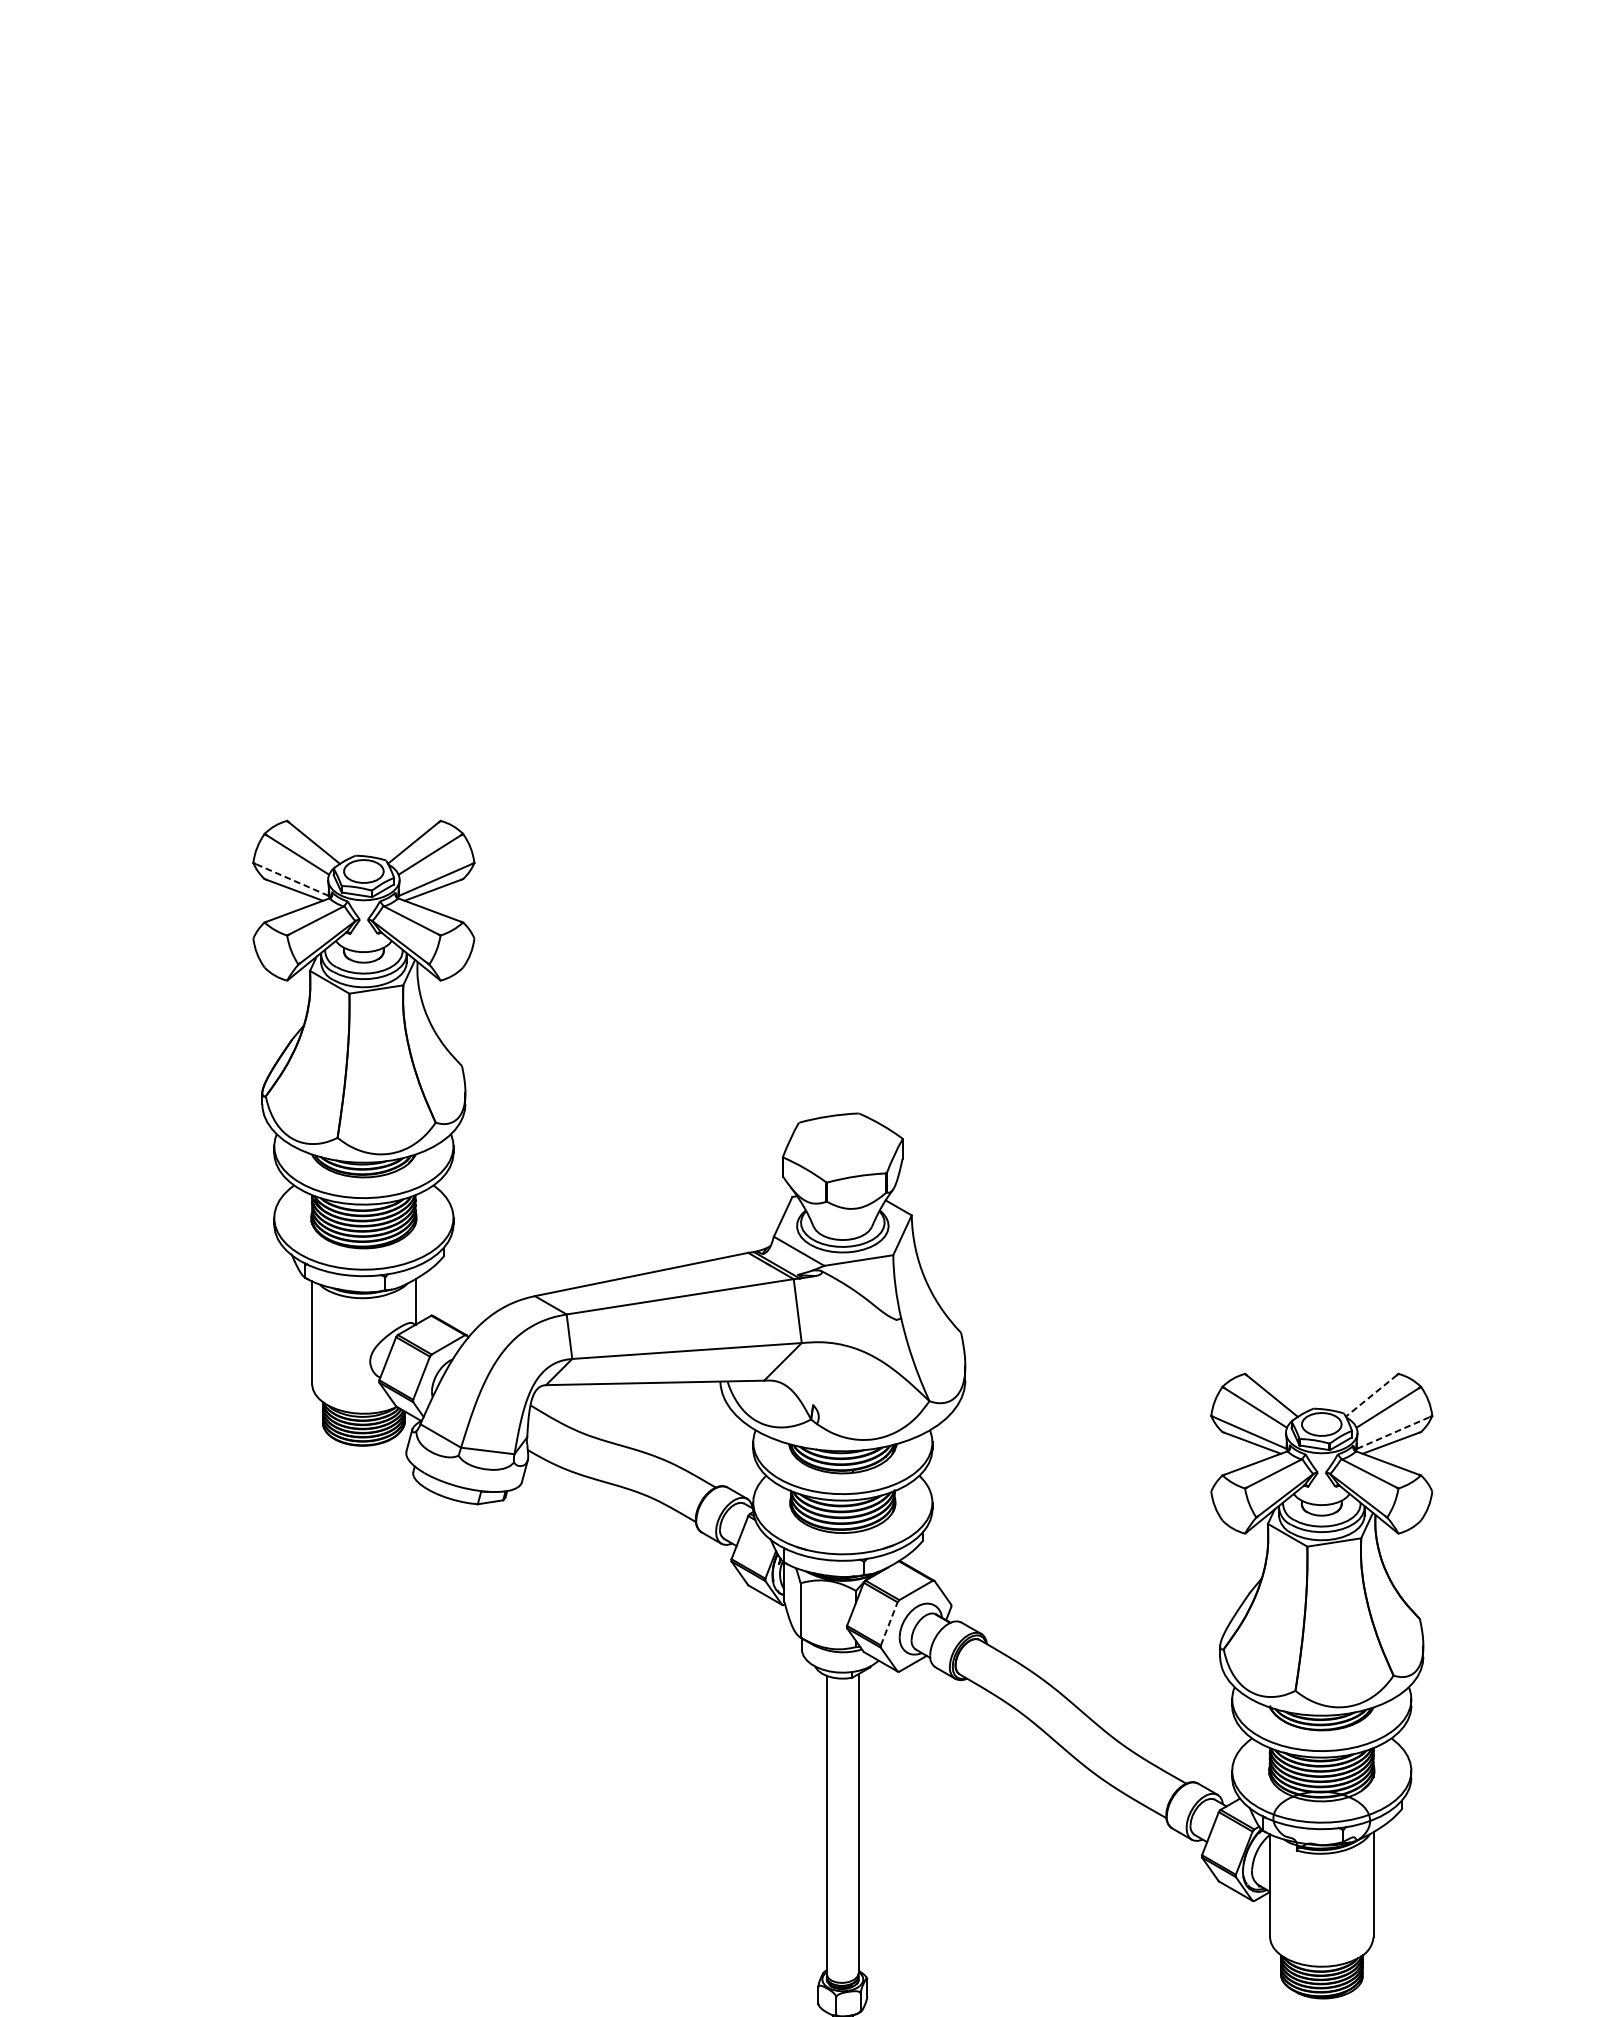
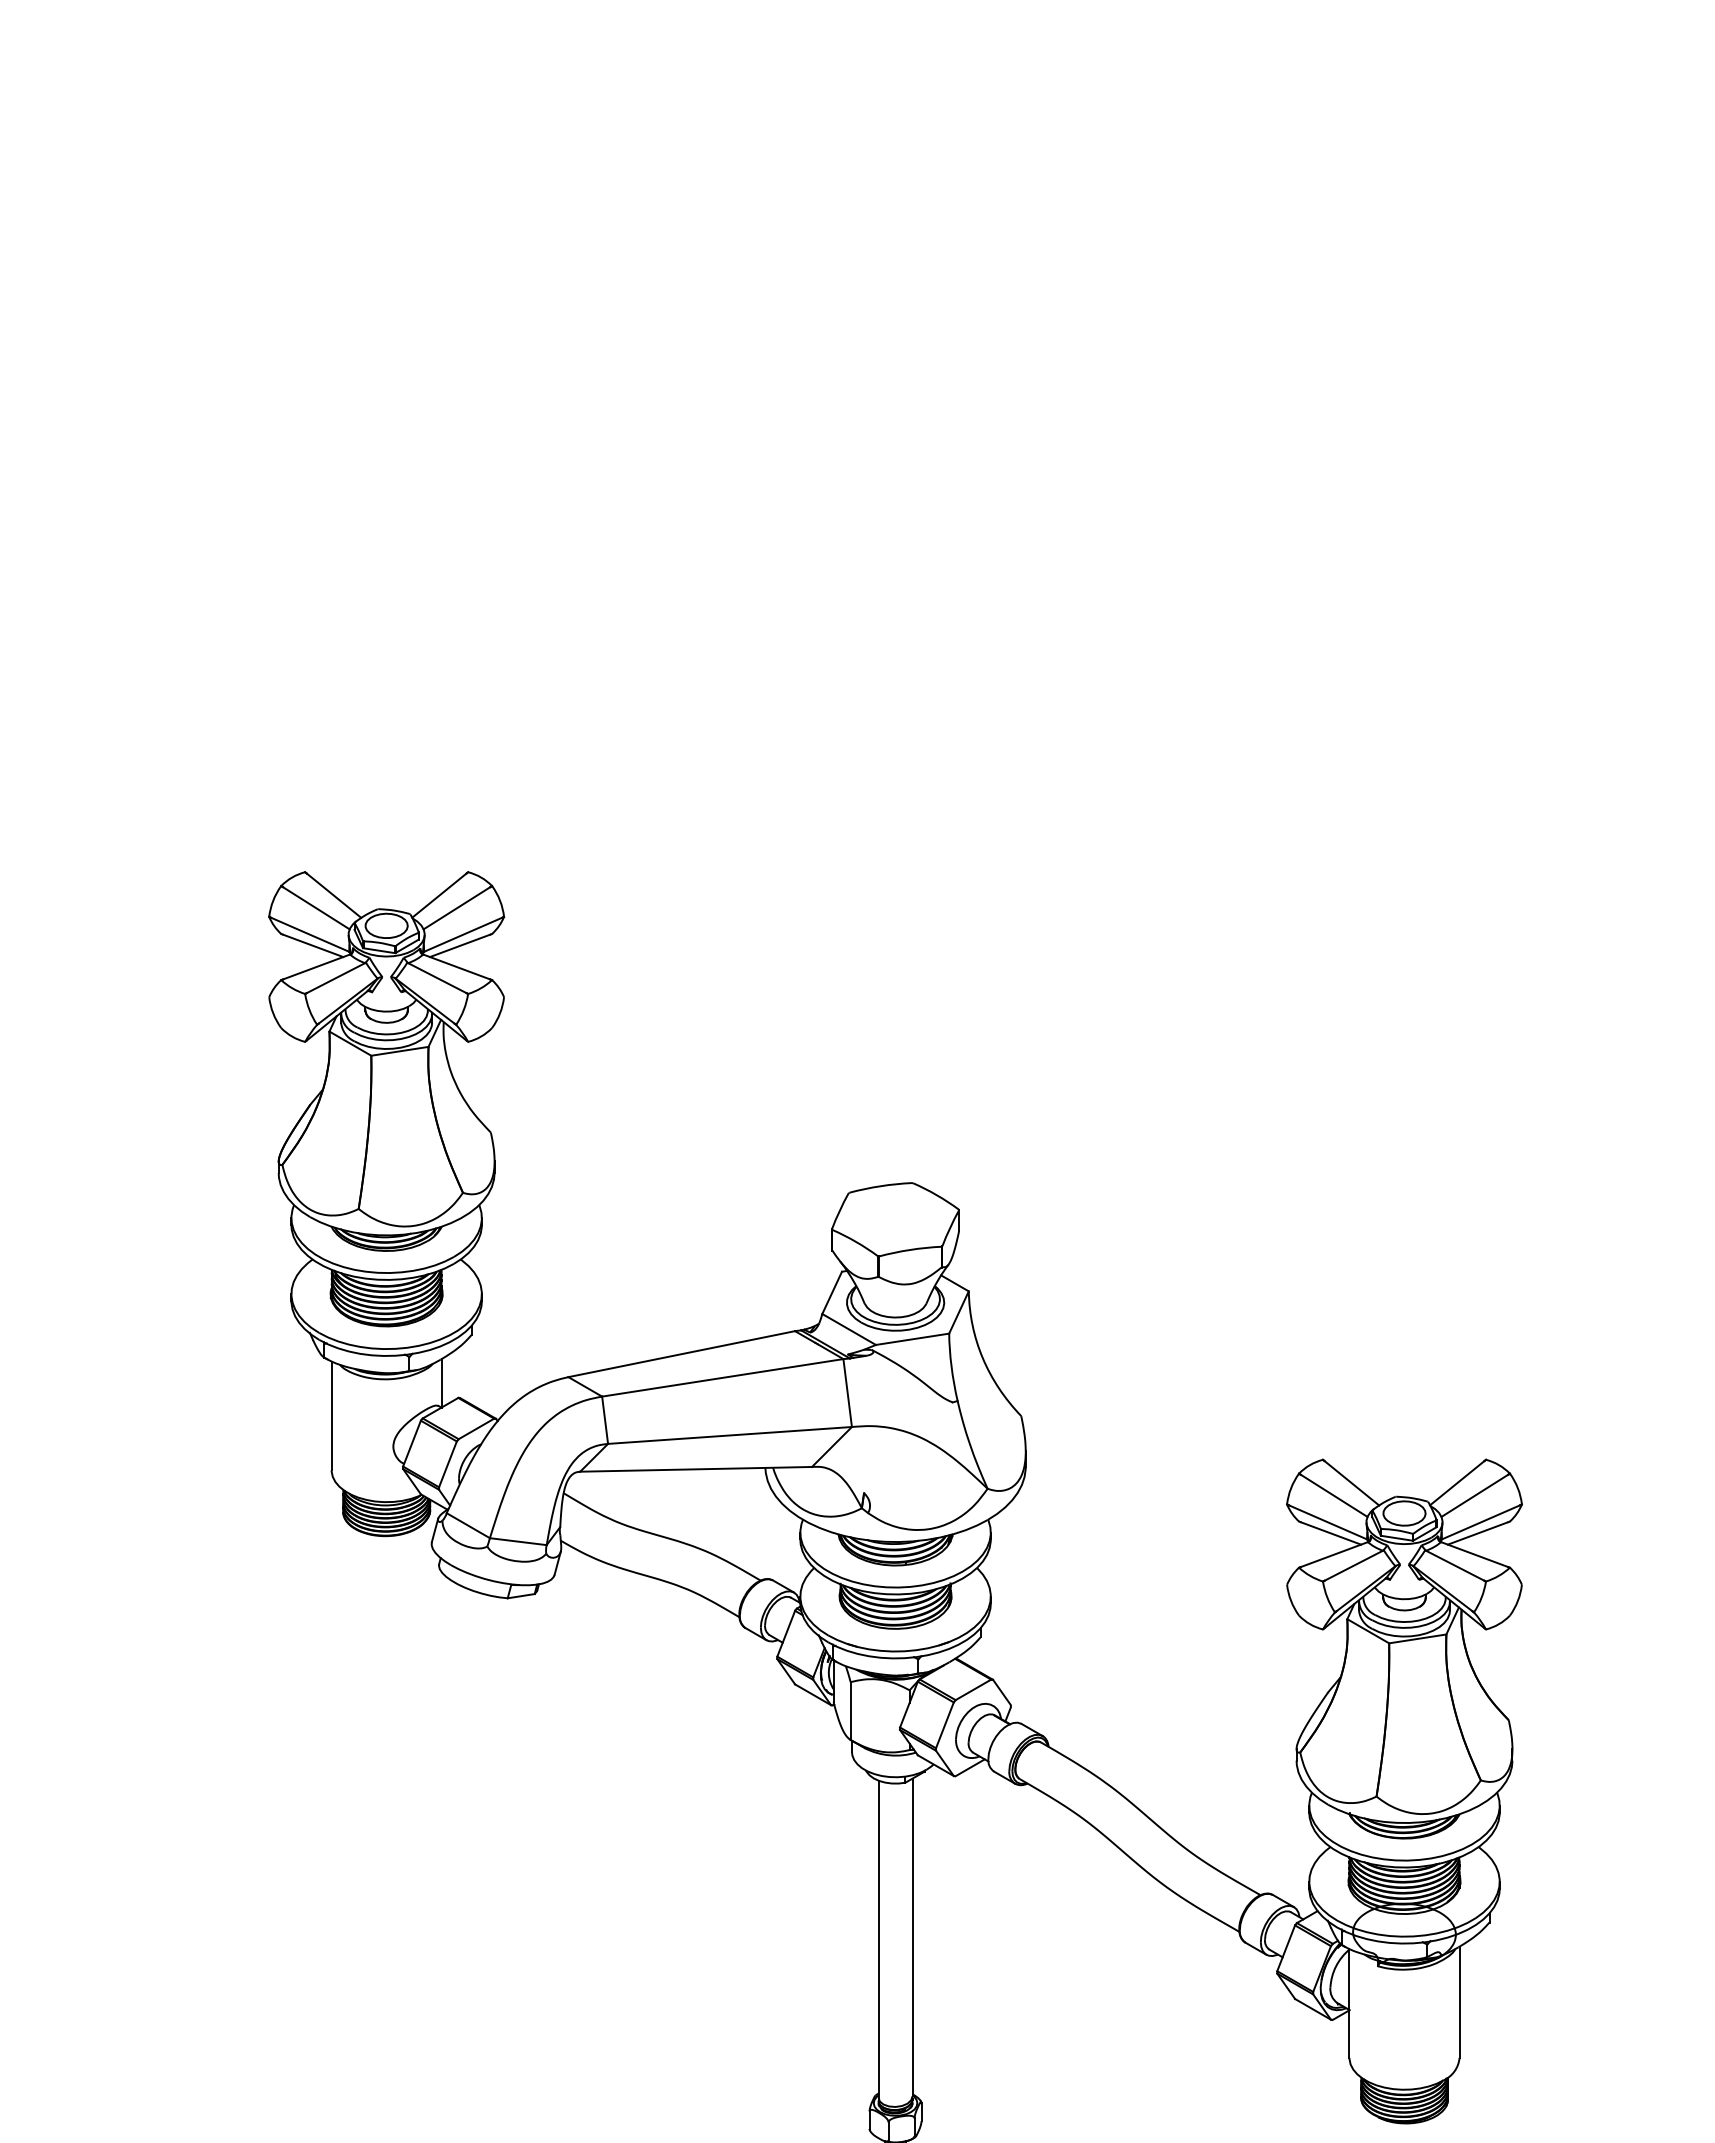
line: (292, 879) -> (310, 934), dashed -> solid
line: (1370, 1396) -> (1456, 1483), dashed -> solid
line: (1394, 1432) -> (1481, 1522), dashed -> solid
line: (888, 1623) -> (944, 1725), dashed -> solid

